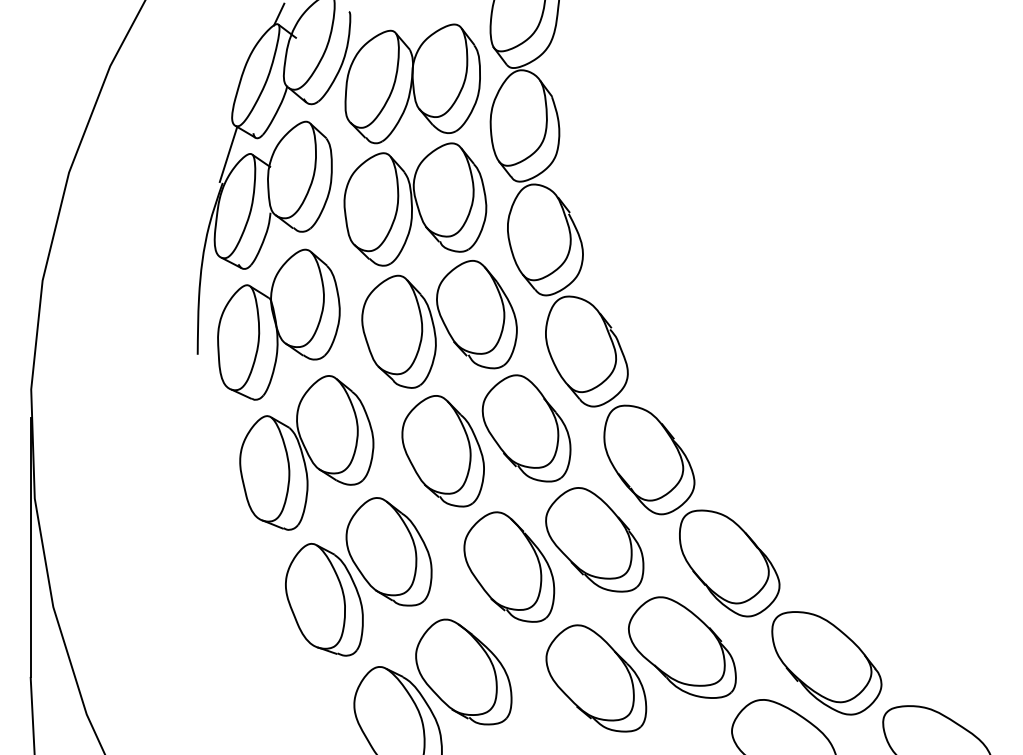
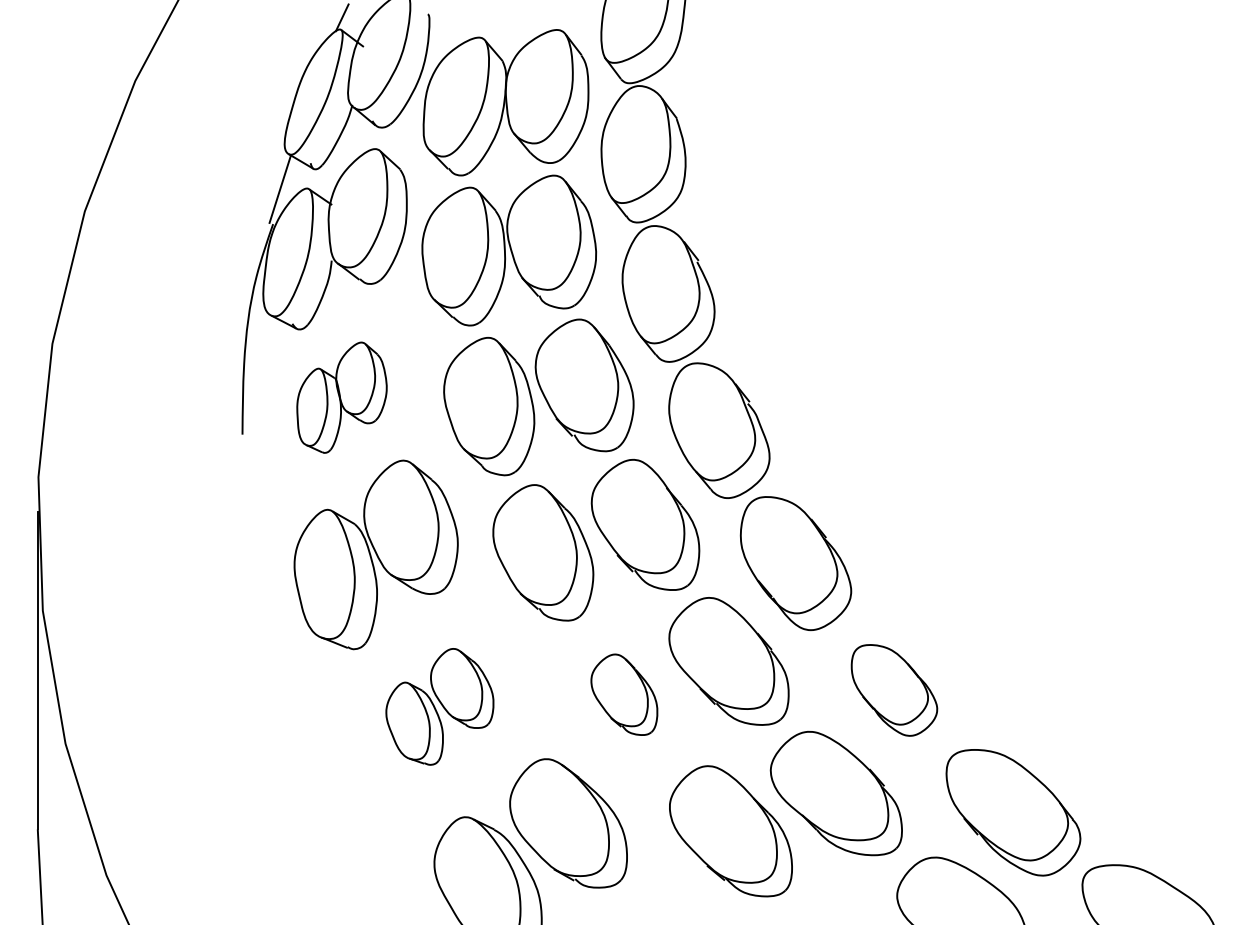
part: (278, 324) -> (341, 397), size x0.6
part: (729, 563) -> (894, 690), size x0.7
part: (509, 566) -> (624, 694), size x0.6
part: (358, 576) -> (439, 706), size x0.6

